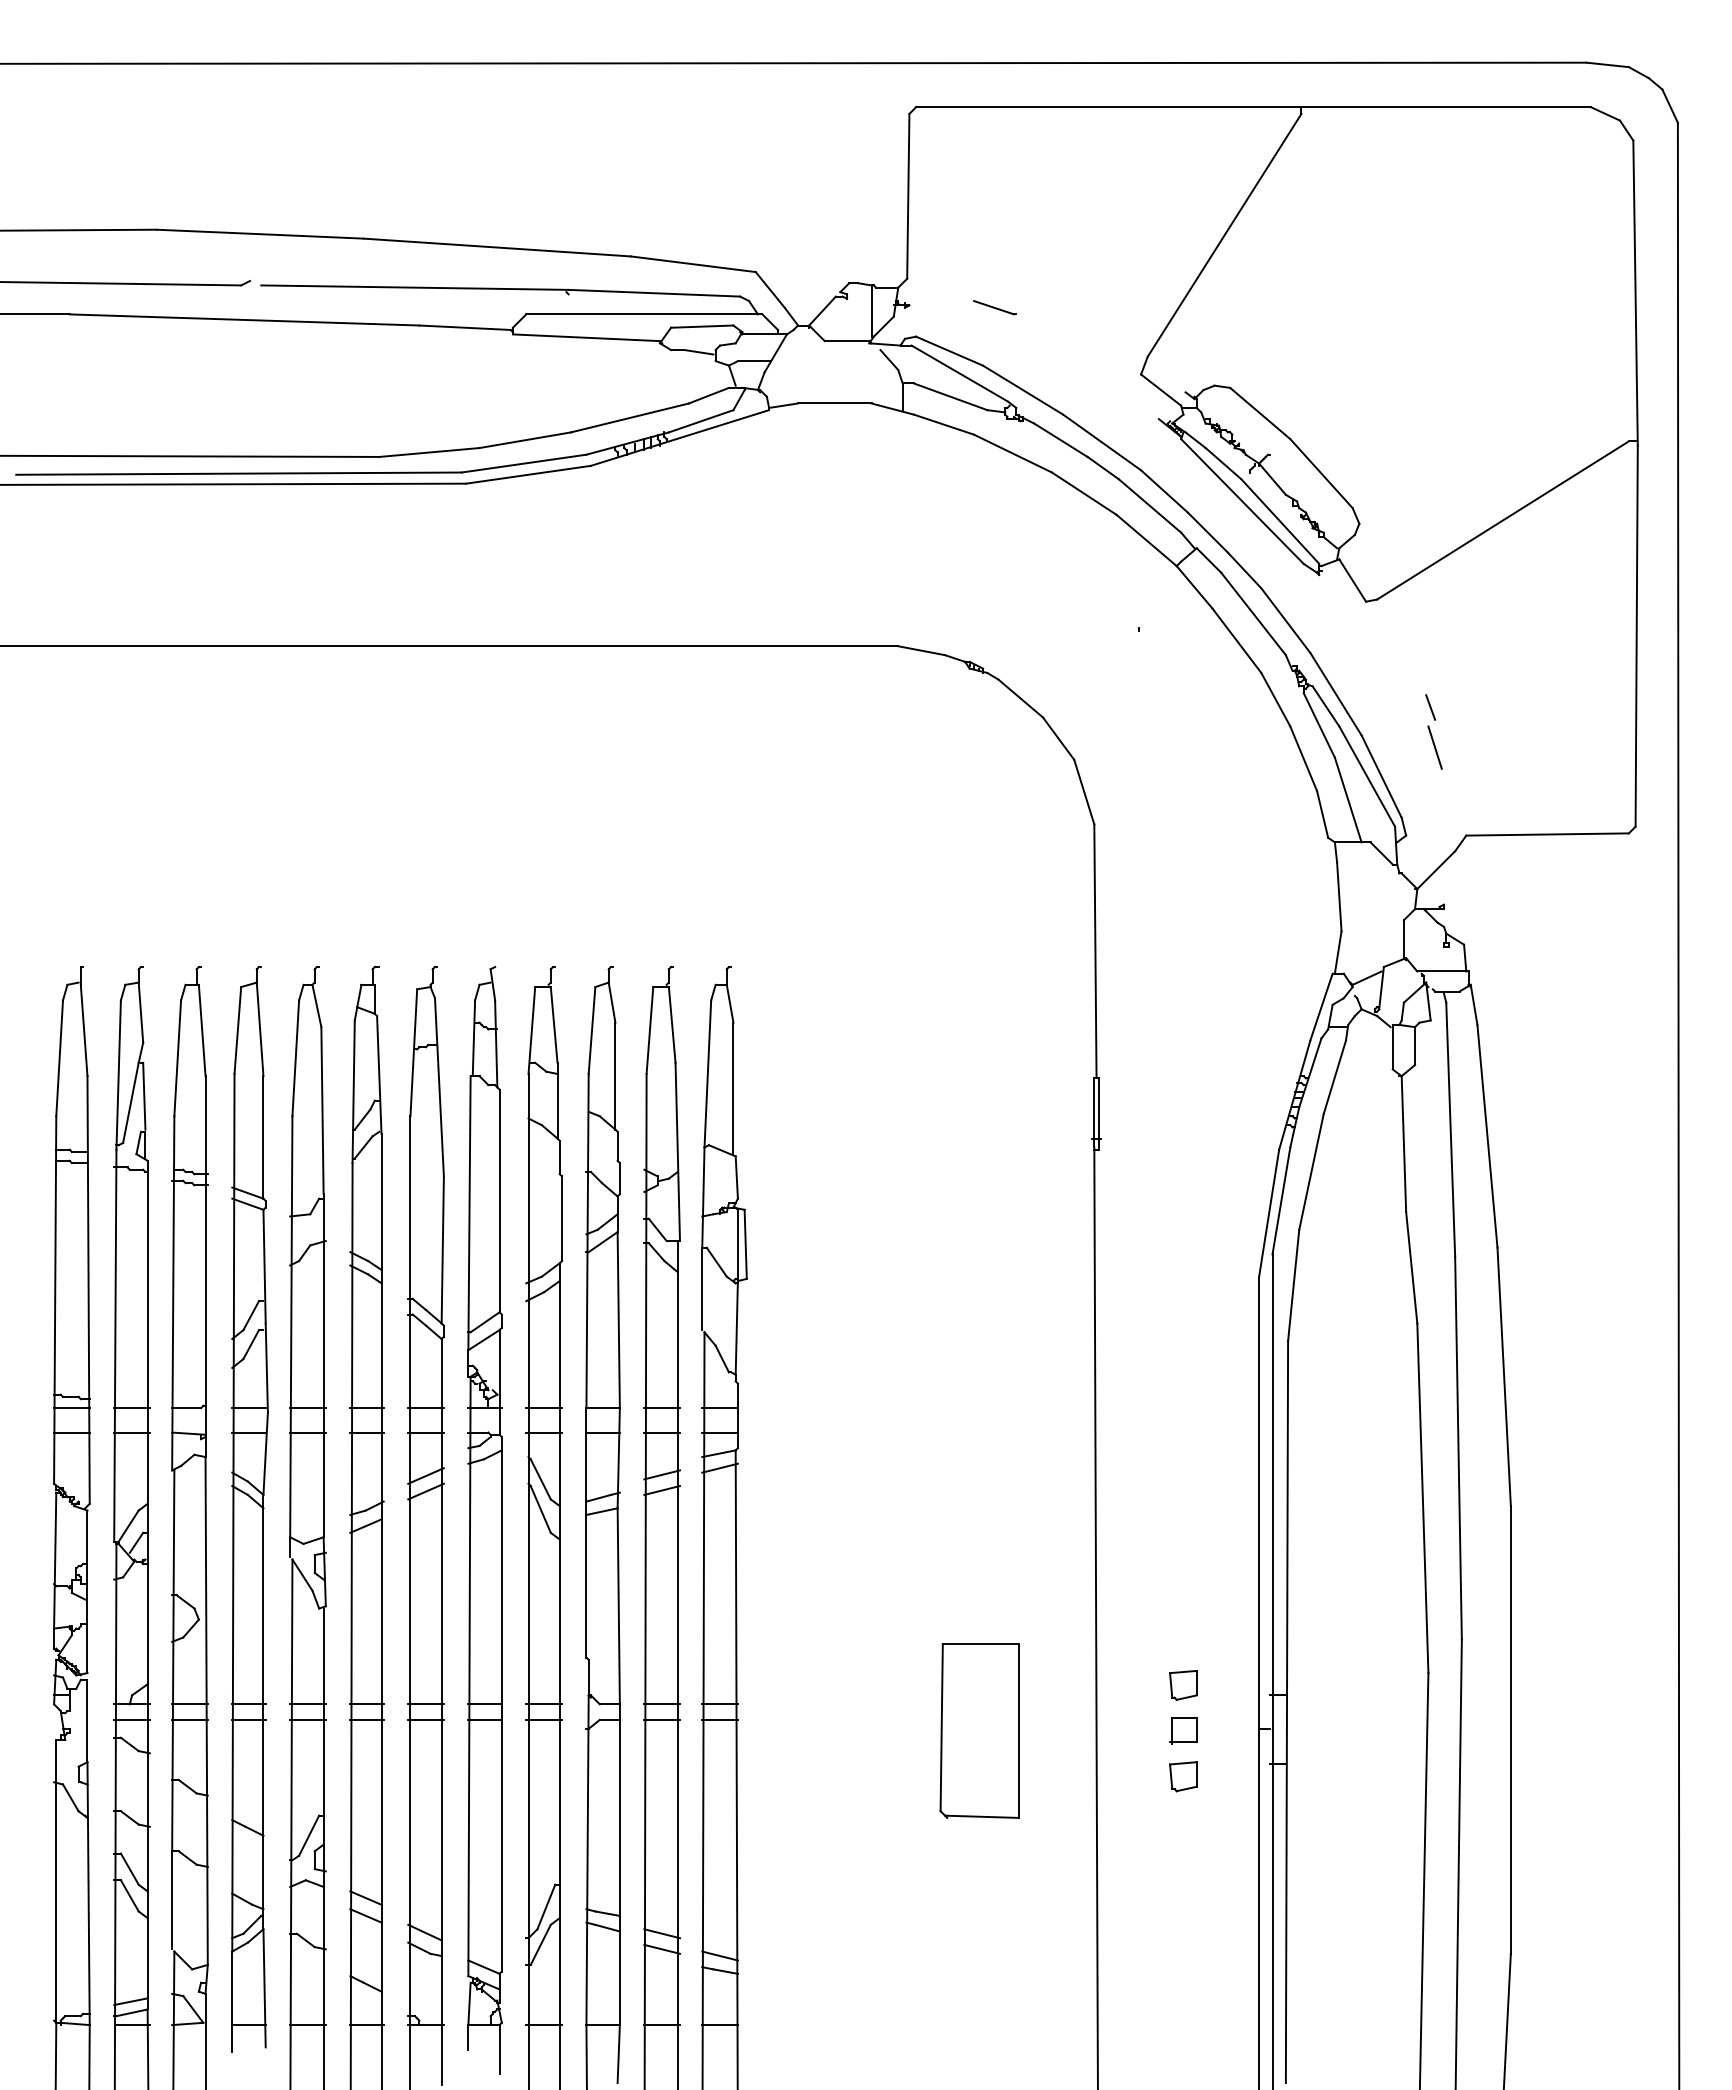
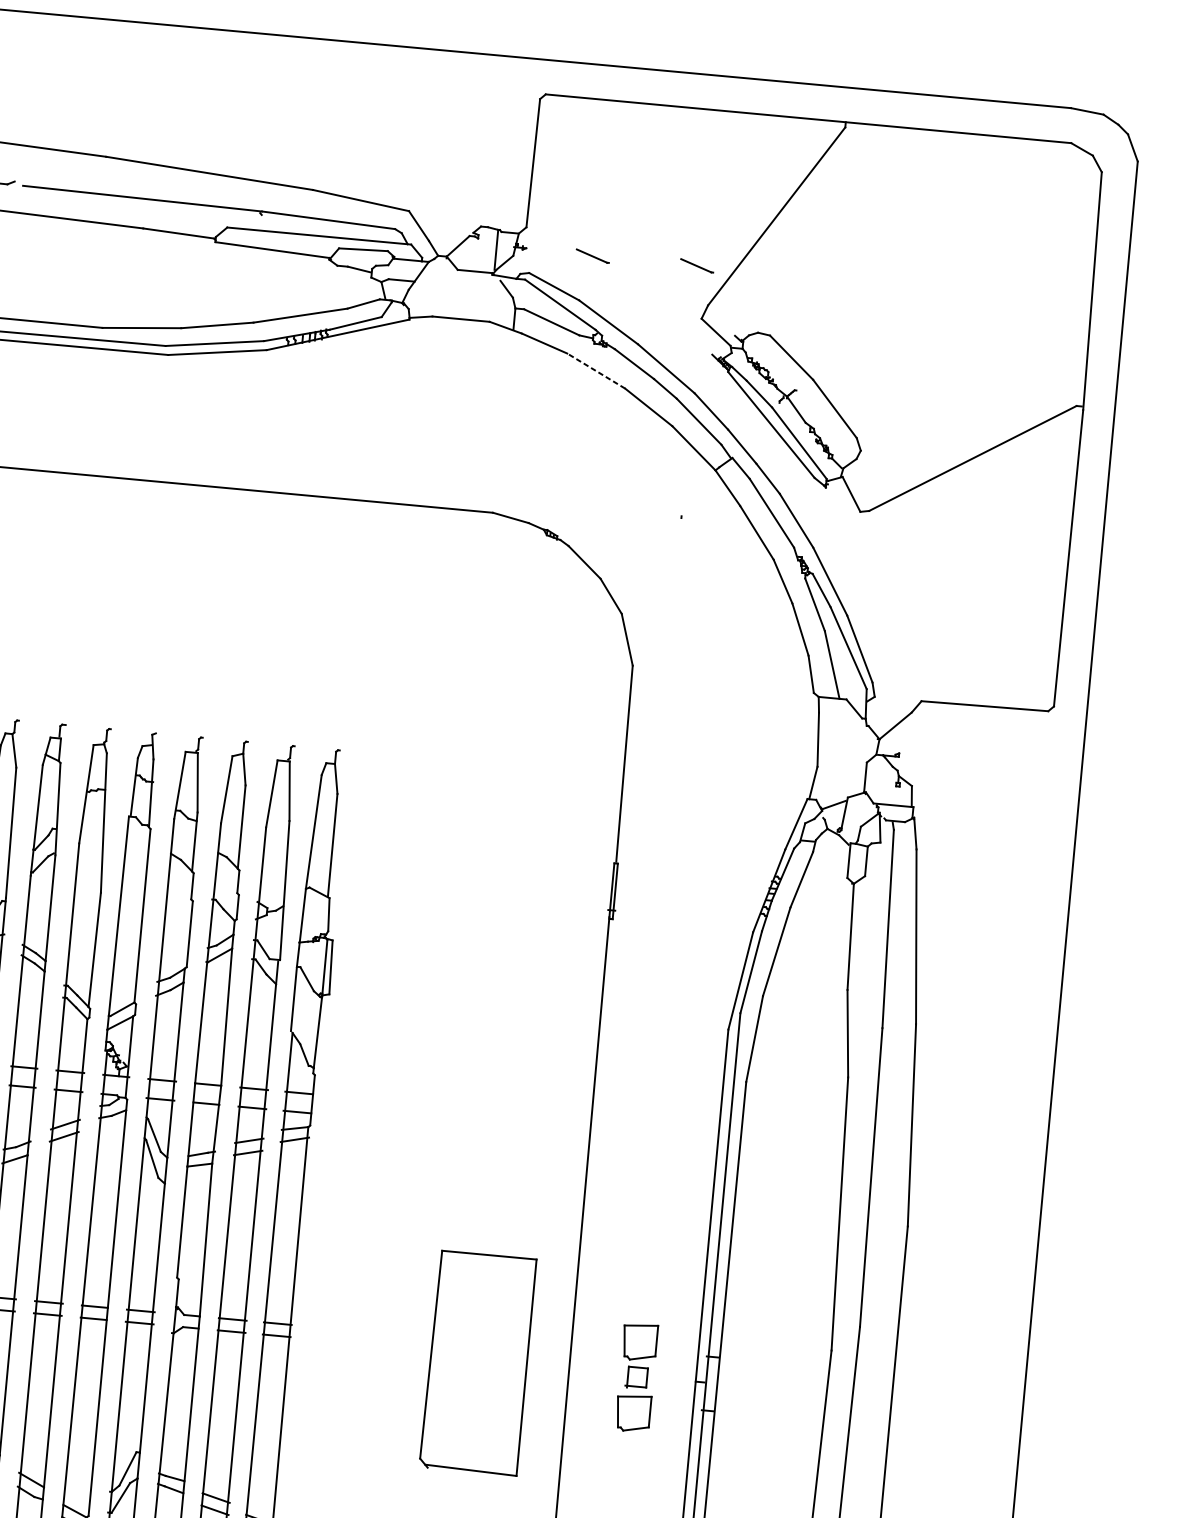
line: (1128, 307) -> (696, 265), added
line: (1012, 453) -> (595, 370), solid -> dashed
line: (1430, 707) -> (902, 598), removed
line: (1434, 747) -> (903, 630), removed
part: (1183, 1685) -> (639, 1342), size x1.6
part: (979, 1730) -> (477, 1362), size x1.6
part: (1183, 1776) -> (633, 1413), size x1.6

